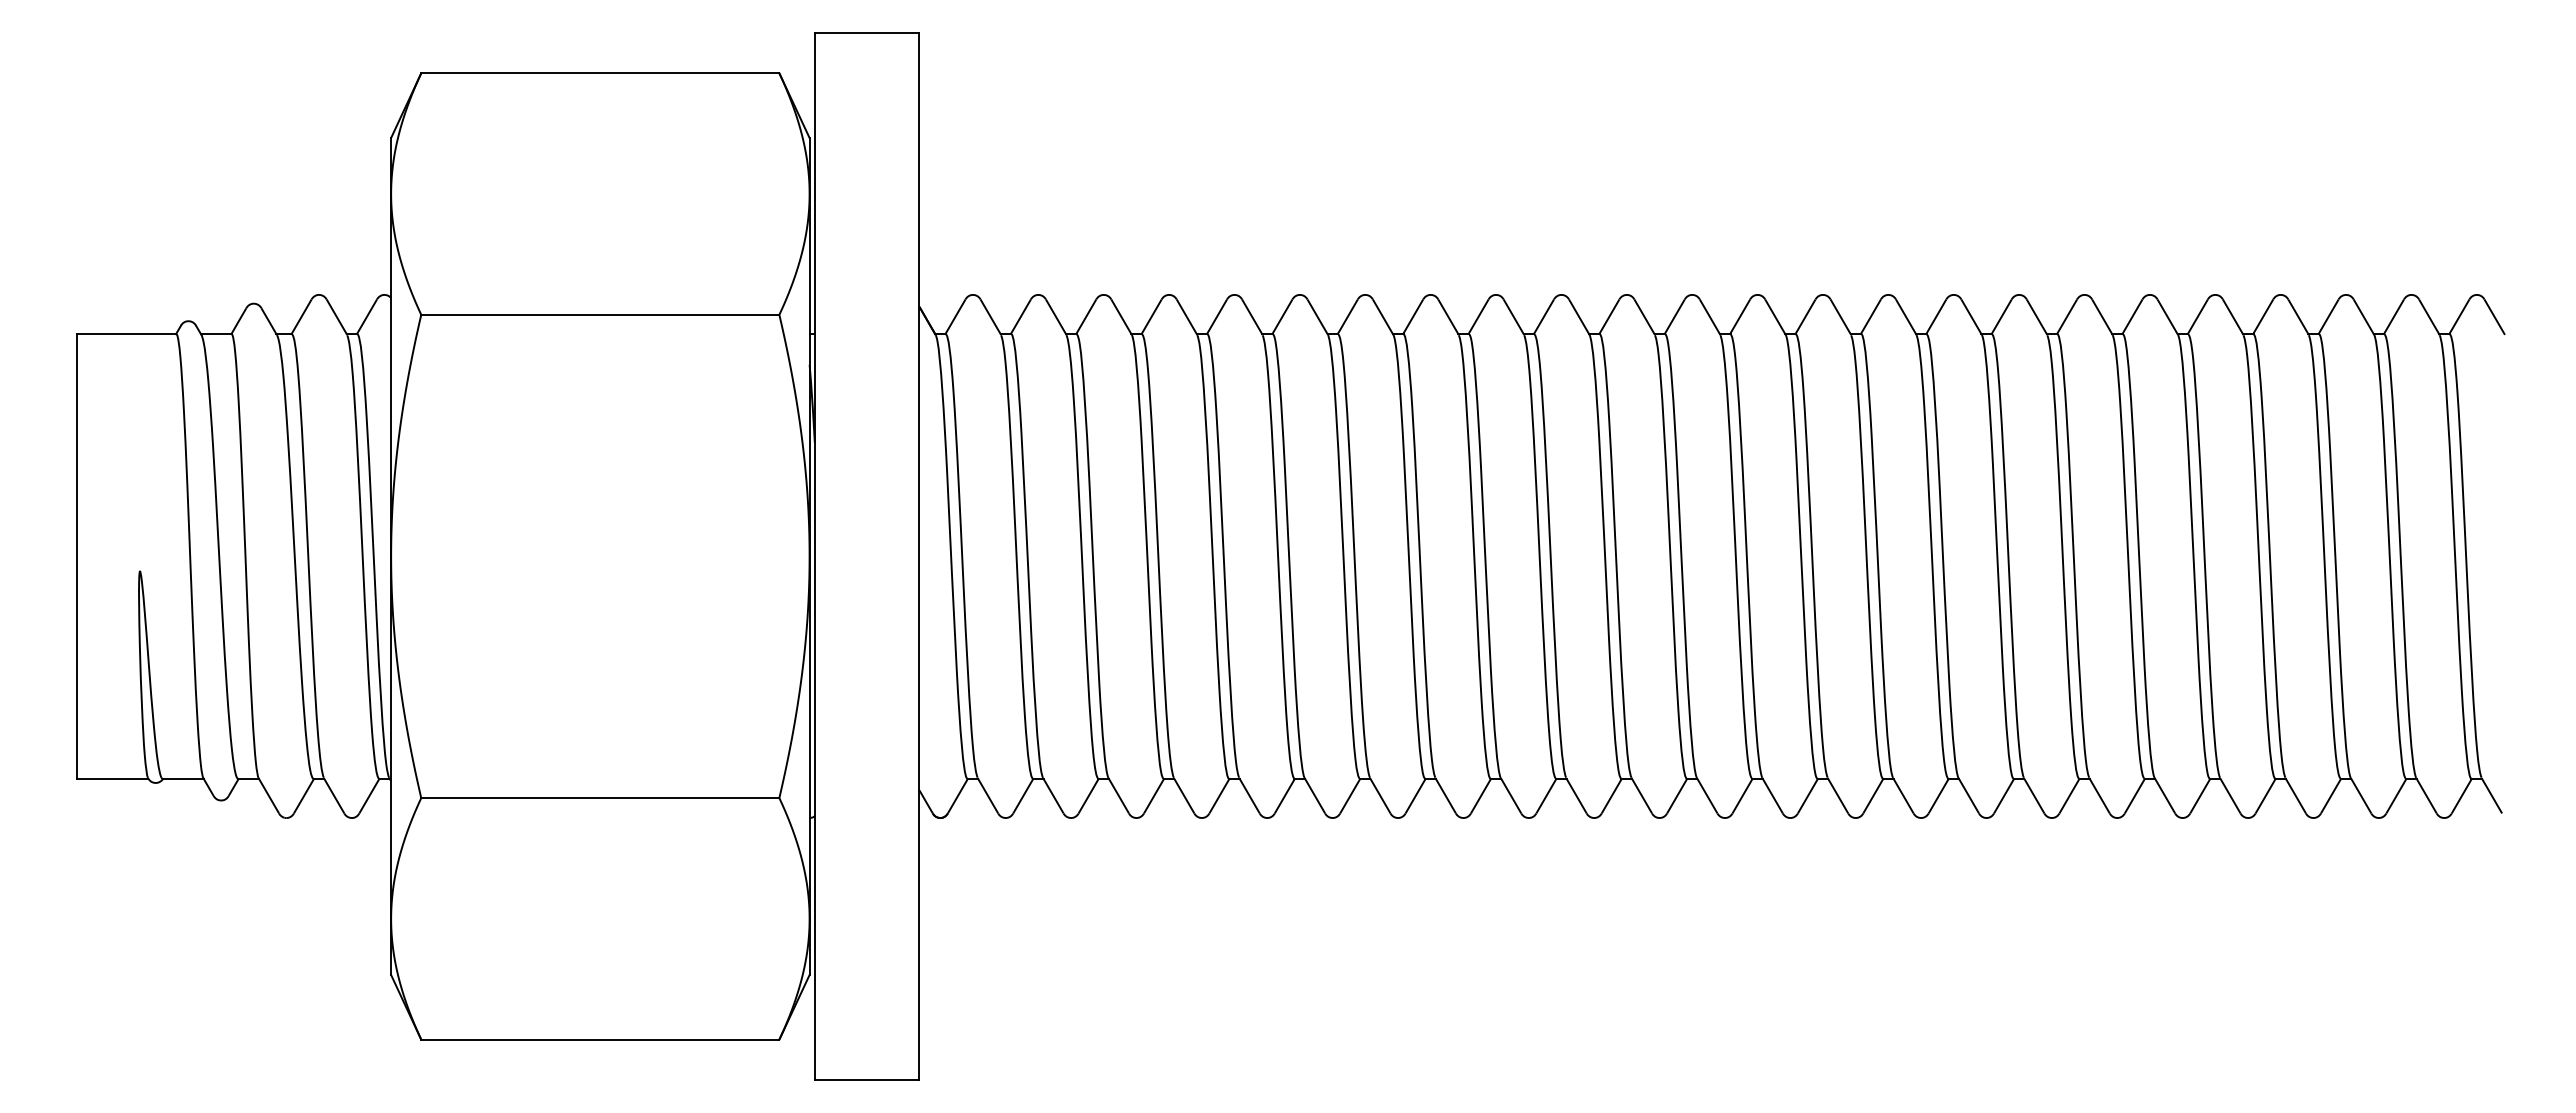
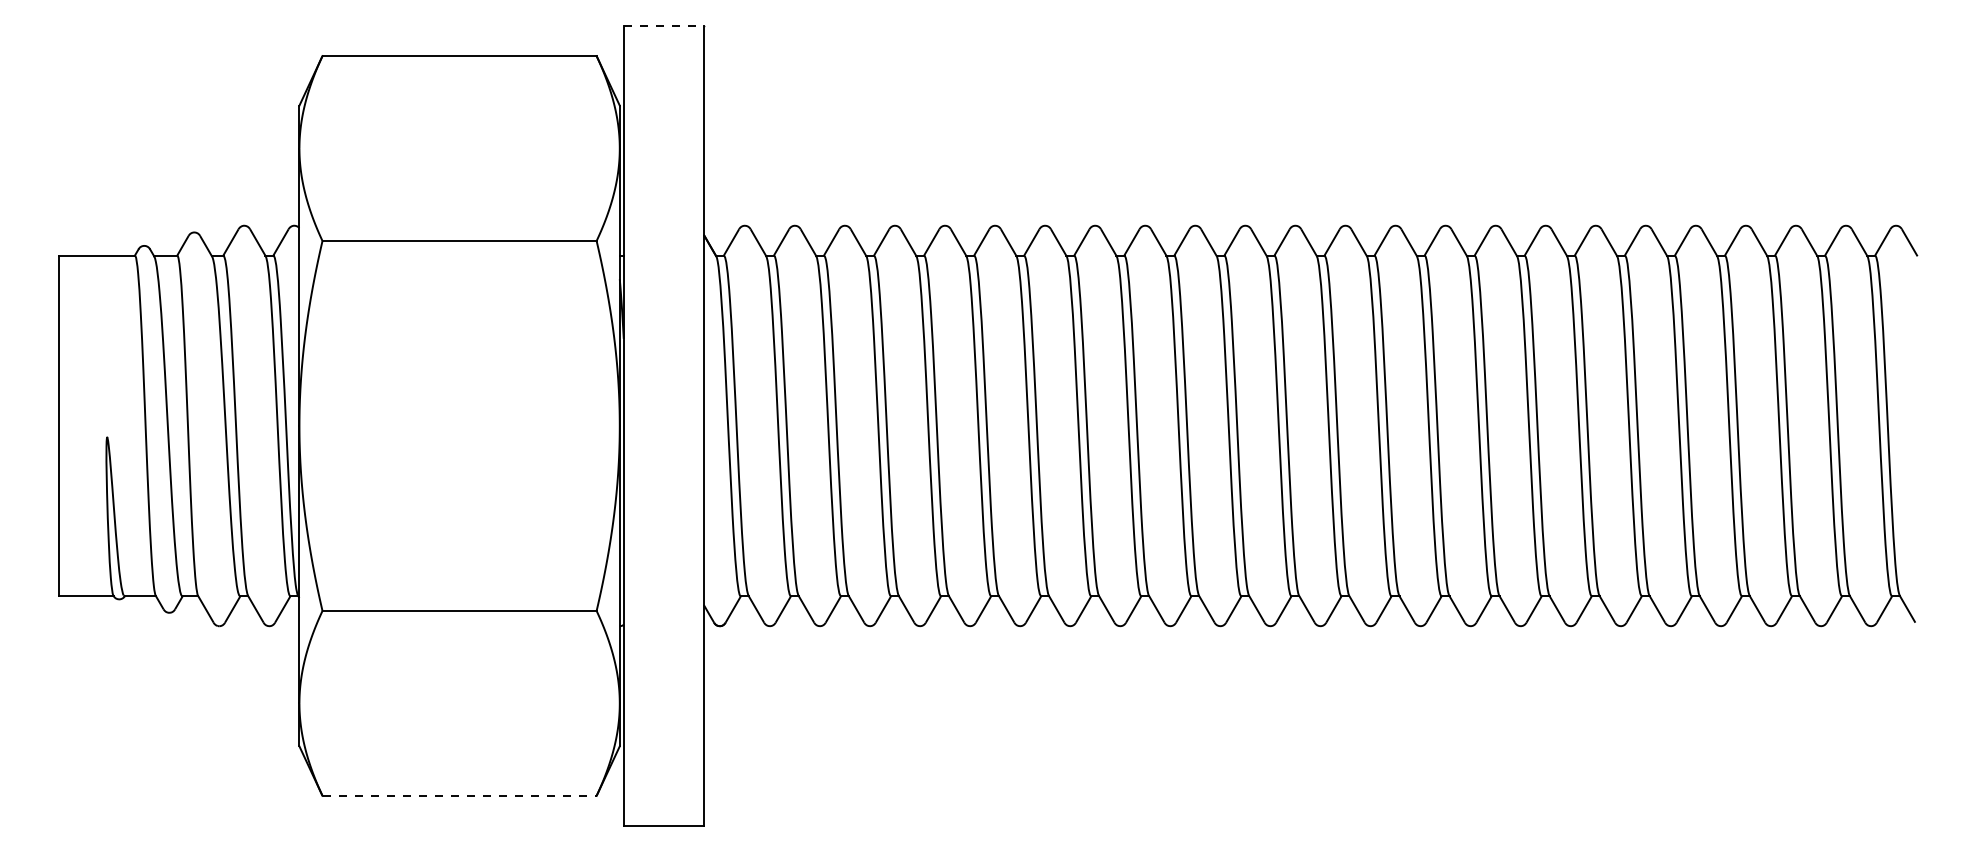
line: (867, 33) -> (664, 25), solid -> dashed
line: (600, 1039) -> (459, 795), solid -> dashed

